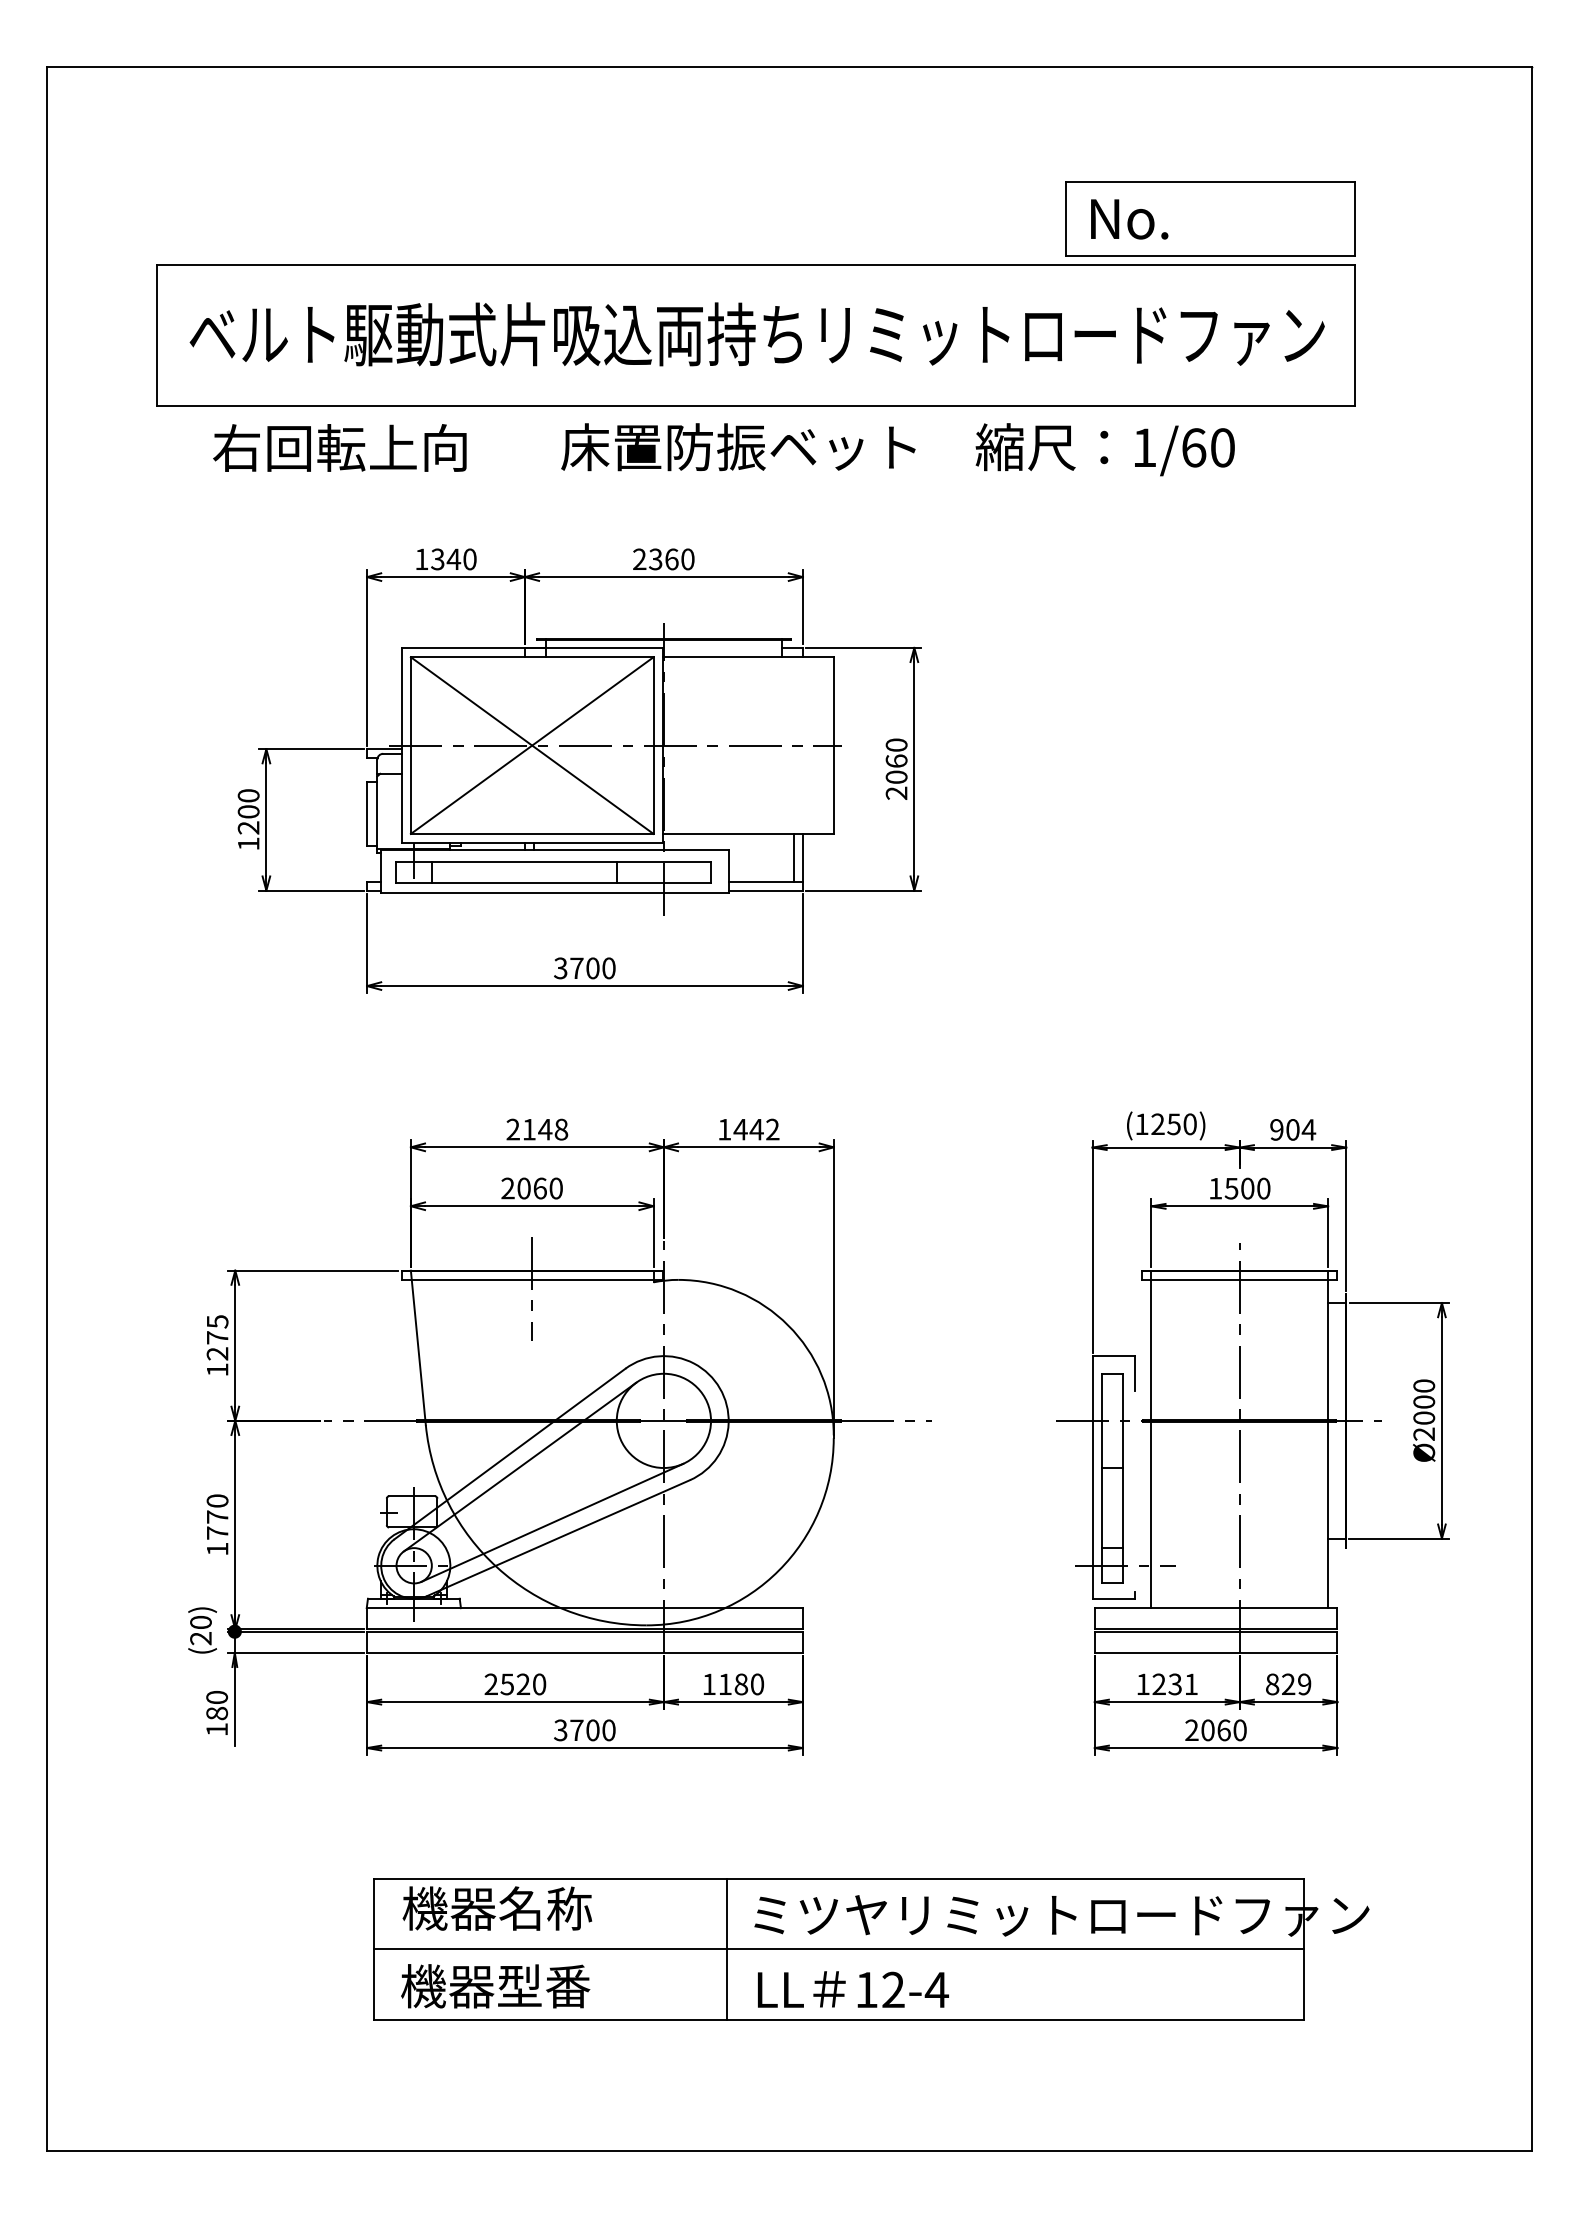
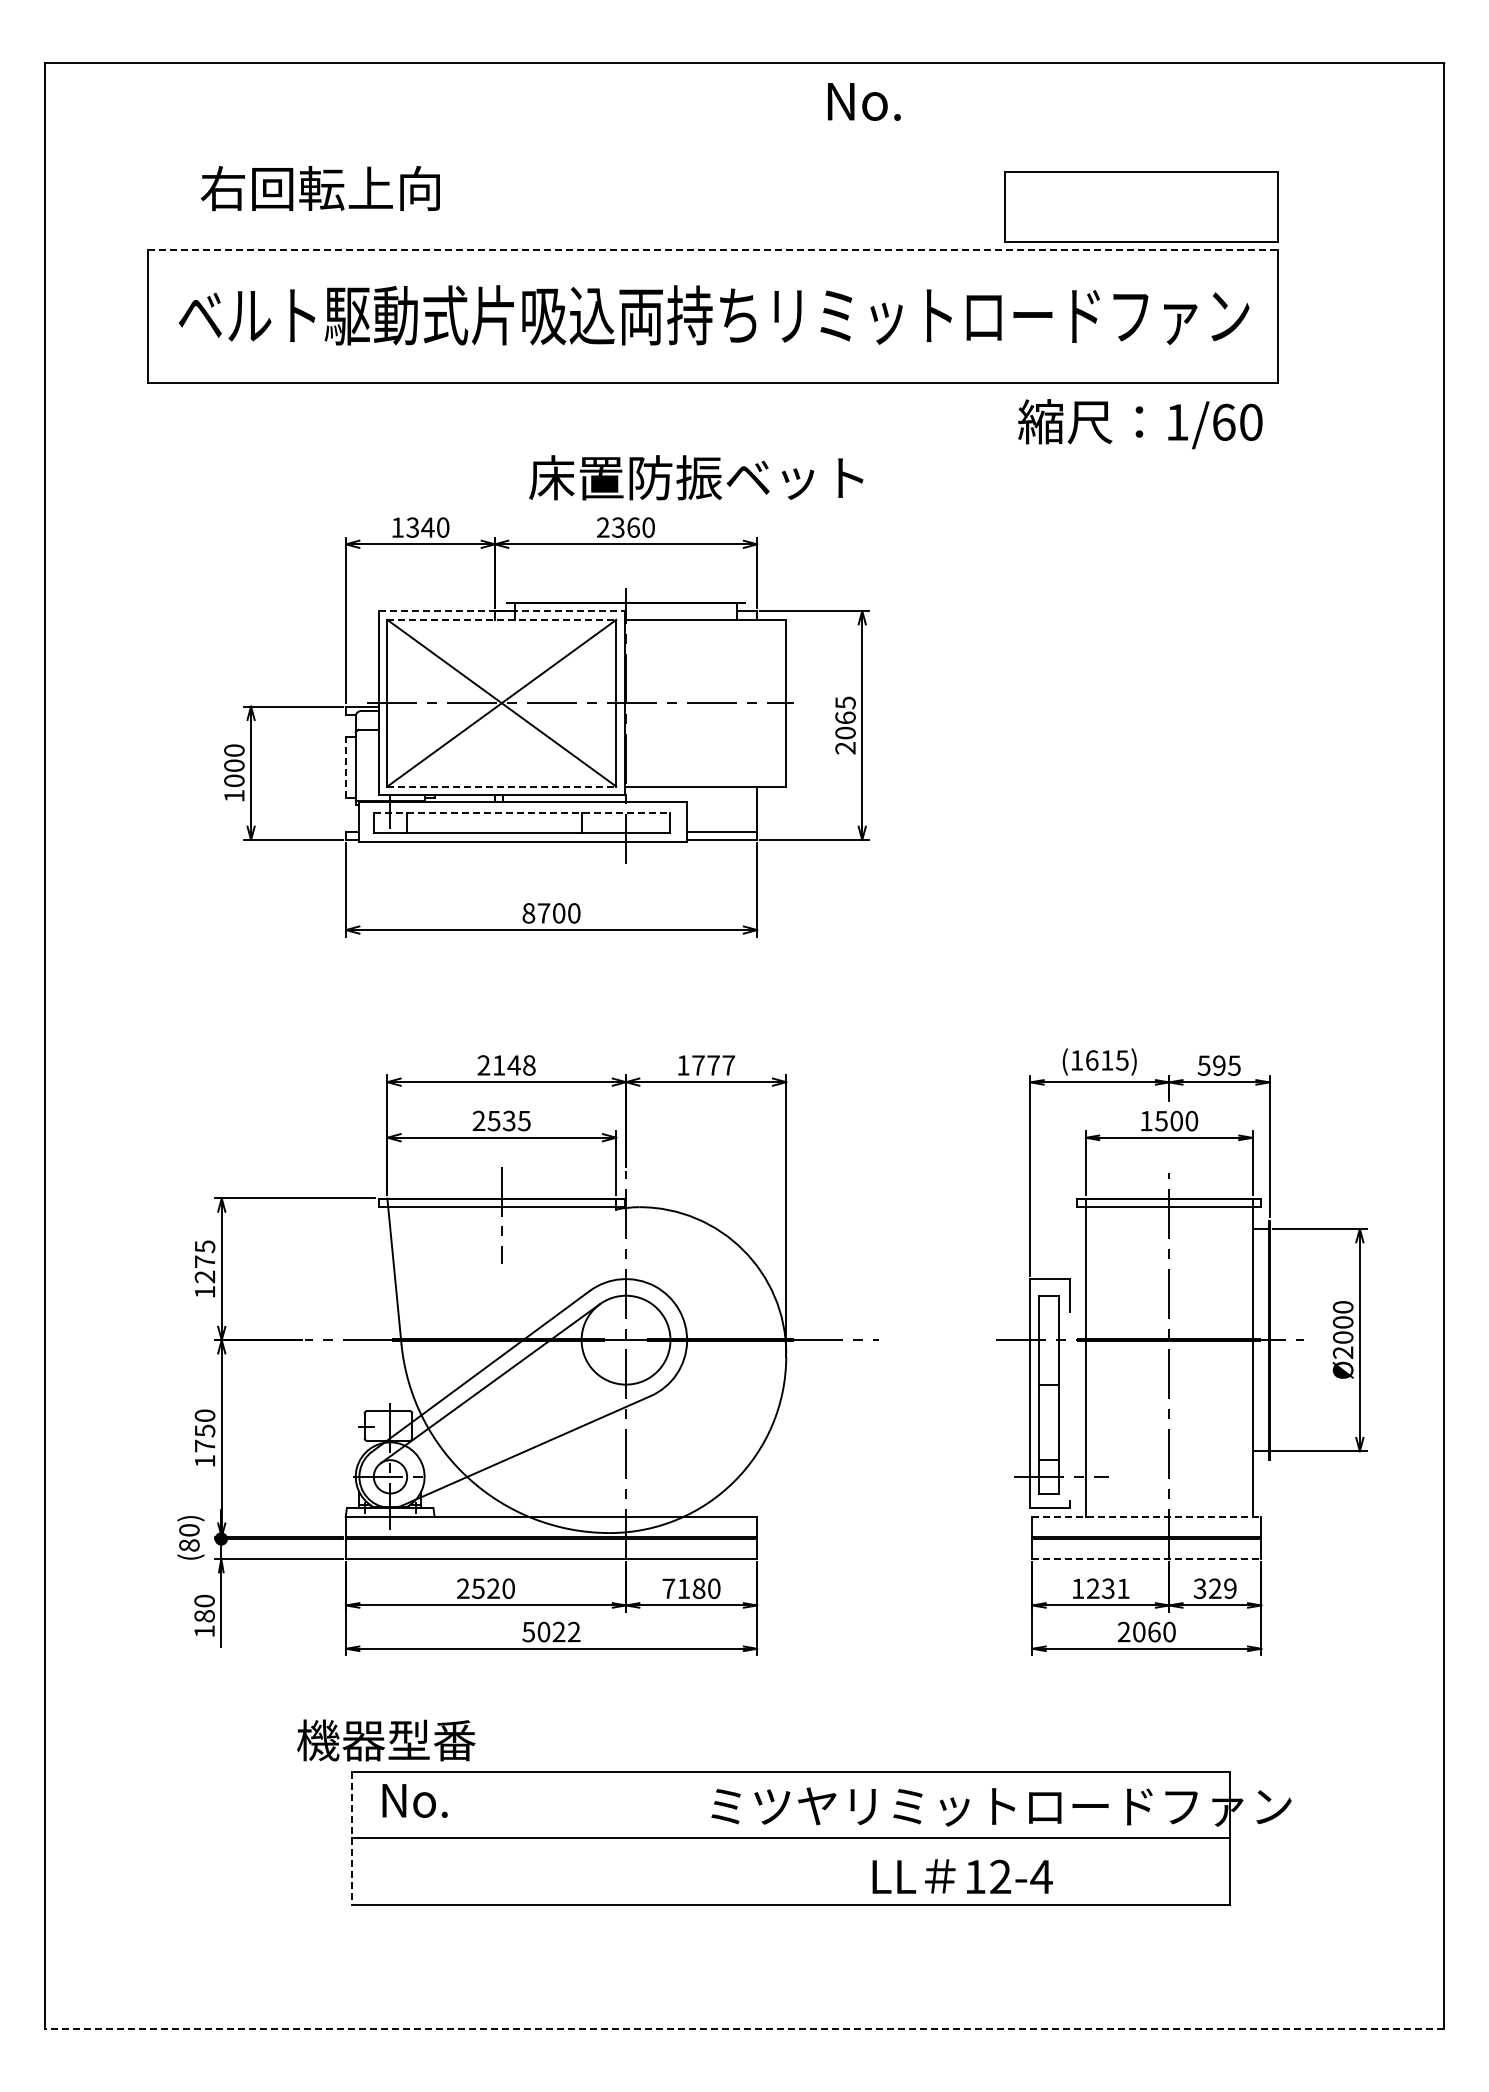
text: (1129, 218) -> (864, 101), moved
line: (755, 264) -> (712, 249), solid -> dashed
text: (738, 446) -> (696, 477), moved
text: (338, 447) -> (319, 188), moved
text: (1105, 450) -> (1140, 424), moved
line: (532, 648) -> (502, 611), solid -> dashed
line: (532, 656) -> (502, 619), solid -> dashed
text: (896, 744) -> (845, 702), 2060 -> 2065
line: (366, 813) -> (345, 767), solid -> dashed
text: (248, 827) -> (234, 780), 1200 -> 1000
line: (532, 833) -> (502, 786), solid -> dashed
line: (793, 857) -> (748, 808), removed
line: (554, 862) -> (522, 813), solid -> dashed
text: (560, 968) -> (528, 913), 3700 -> 8700
text: (1173, 1124) -> (1106, 1060), (1250) -> (1615)
text: (756, 1129) -> (713, 1065), 1442 -> 1777
text: (1293, 1129) -> (1219, 1065), 904 -> 595
text: (539, 1187) -> (508, 1120), 2060 -> 2535
text: (218, 1516) -> (205, 1430), 1770 -> 1750
line: (552, 1523) -> (520, 1436), removed
line: (1216, 1607) -> (1147, 1516), solid -> dashed
text: (201, 1638) -> (189, 1545), (20) -> (80)
line: (1216, 1653) -> (1147, 1559), solid -> dashed
text: (708, 1684) -> (668, 1588), 1180 -> 7180
text: (1271, 1684) -> (1199, 1588), 829 -> 329
text: (584, 1729) -> (551, 1631), 3700 -> 5022
text: (496, 1908) -> (468, 1800), 機器名称 -> No.
line: (373, 1949) -> (352, 1838), solid -> dashed
line: (726, 1949) -> (685, 1838), removed
text: (495, 1986) -> (386, 1740), moved
text: (853, 1989) -> (962, 1876), moved
line: (789, 2151) -> (744, 2029), solid -> dashed

